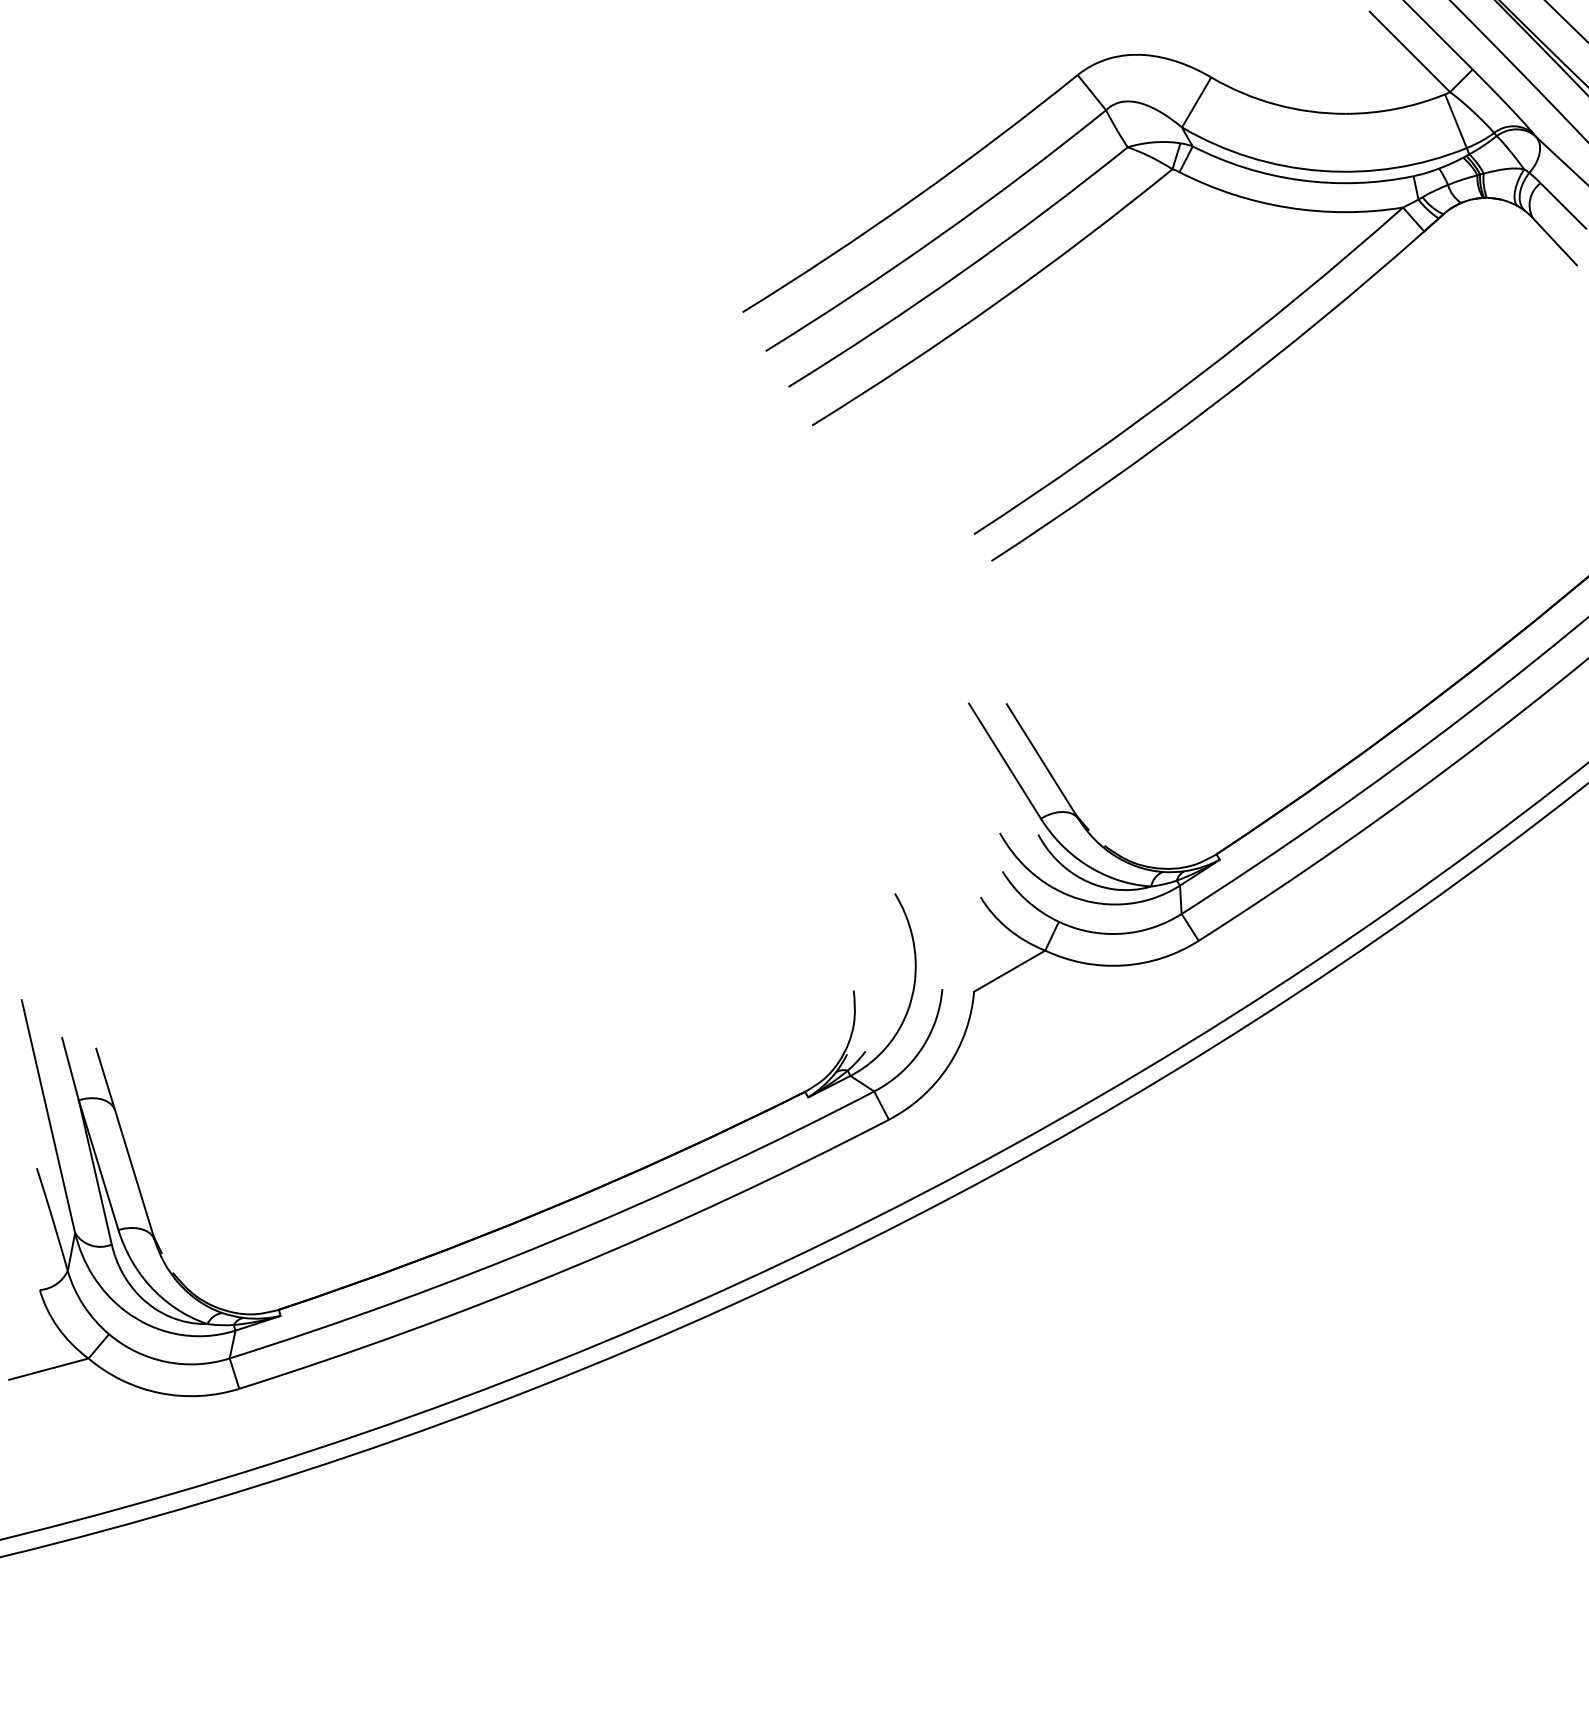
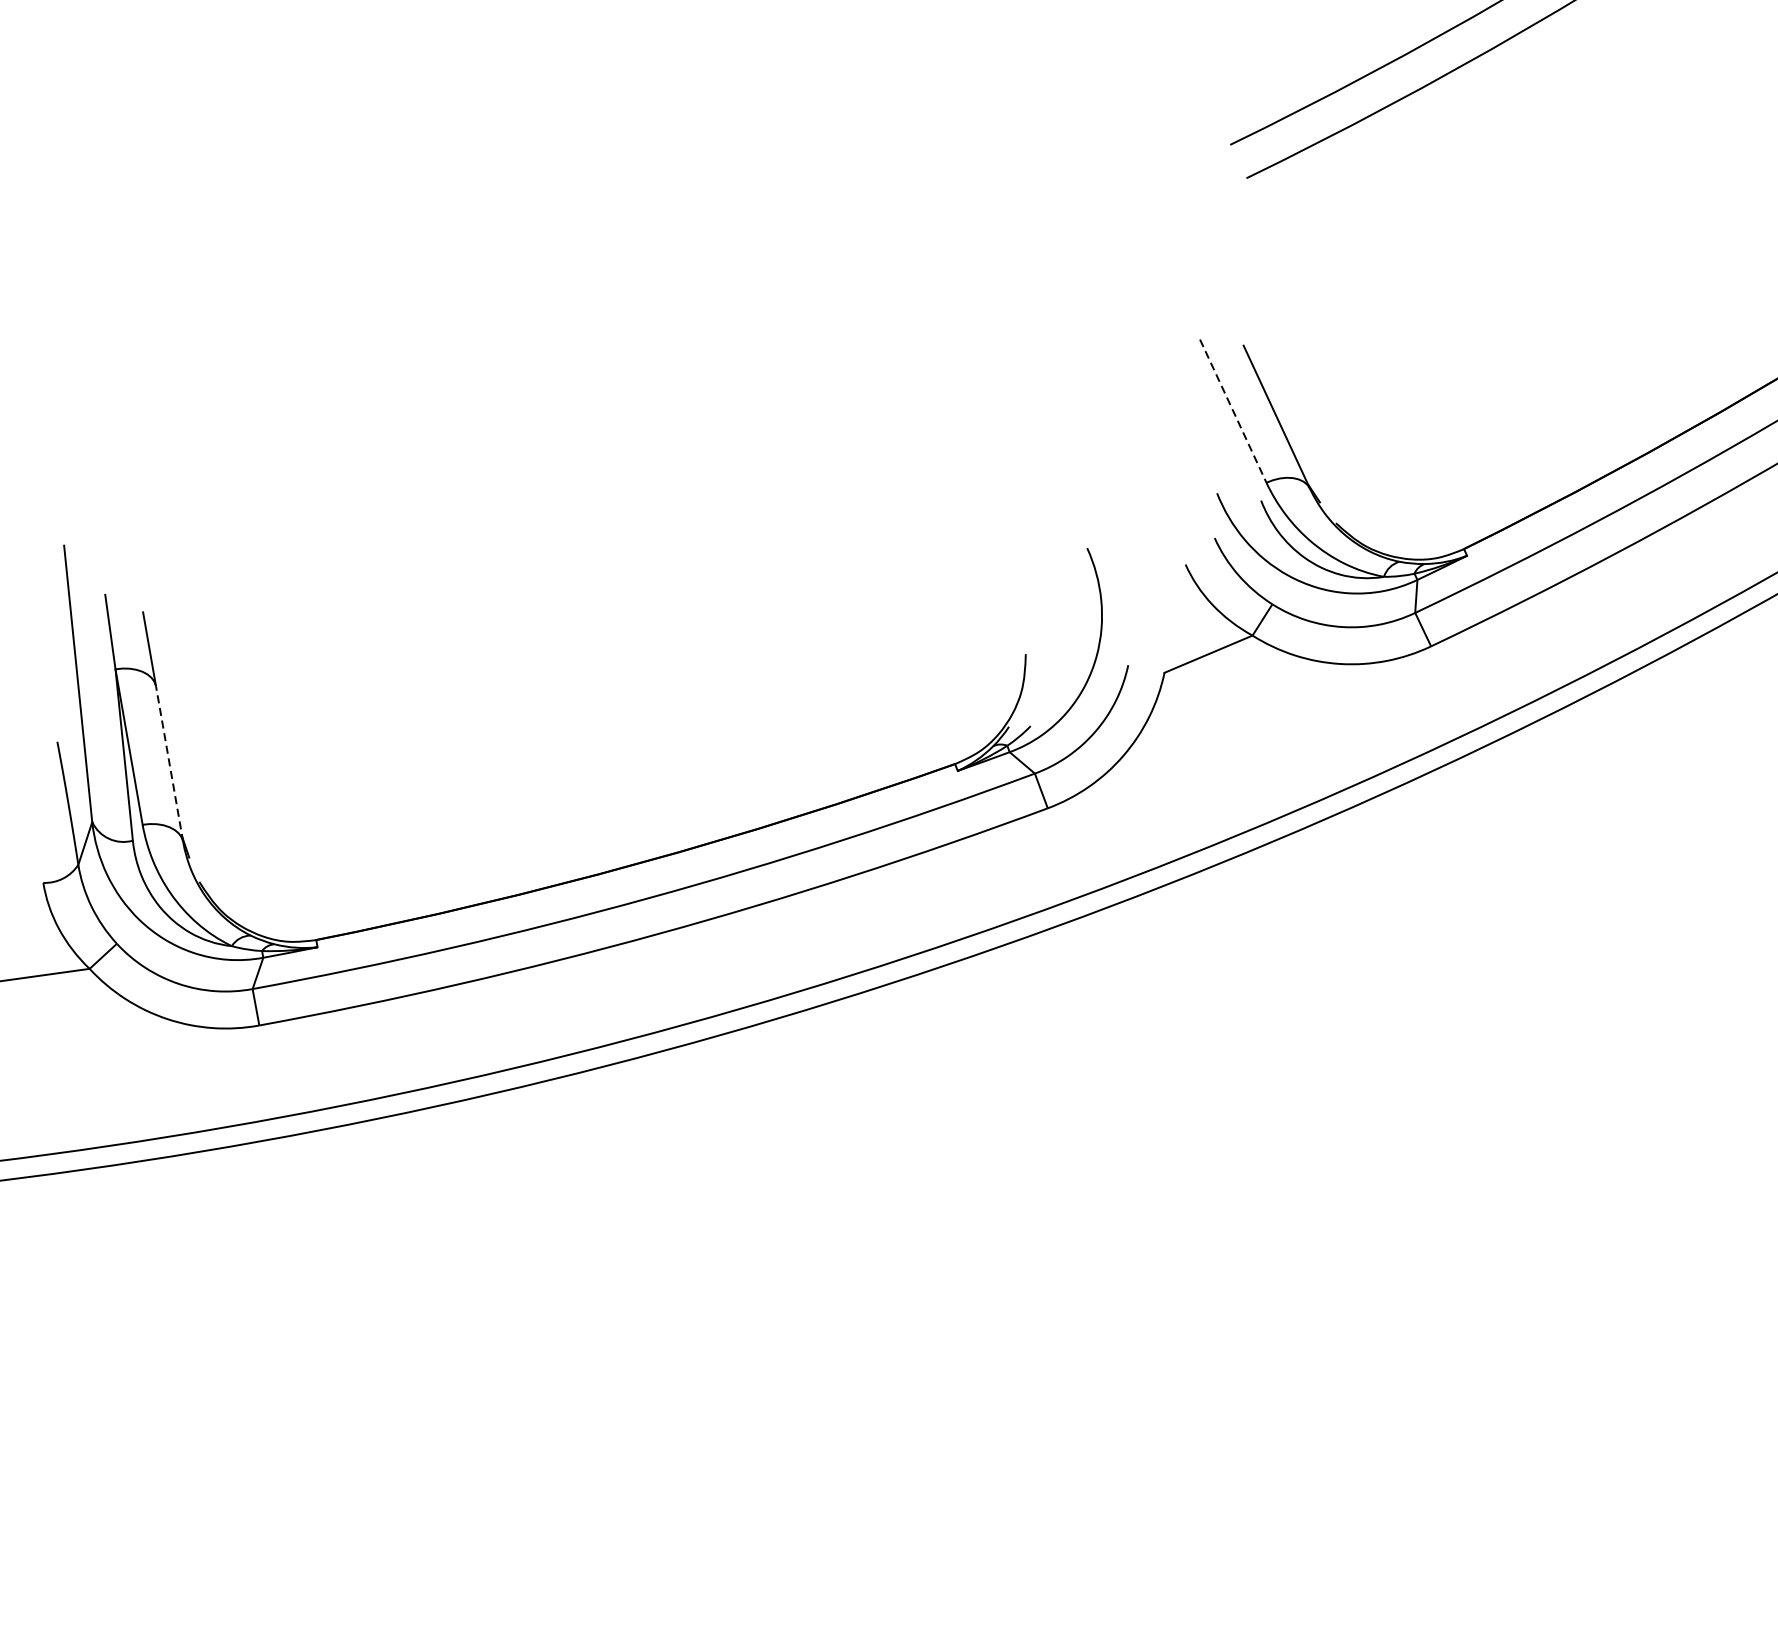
line: (1004, 761) -> (1232, 411), solid -> dashed
line: (135, 1175) -> (170, 764), solid -> dashed

